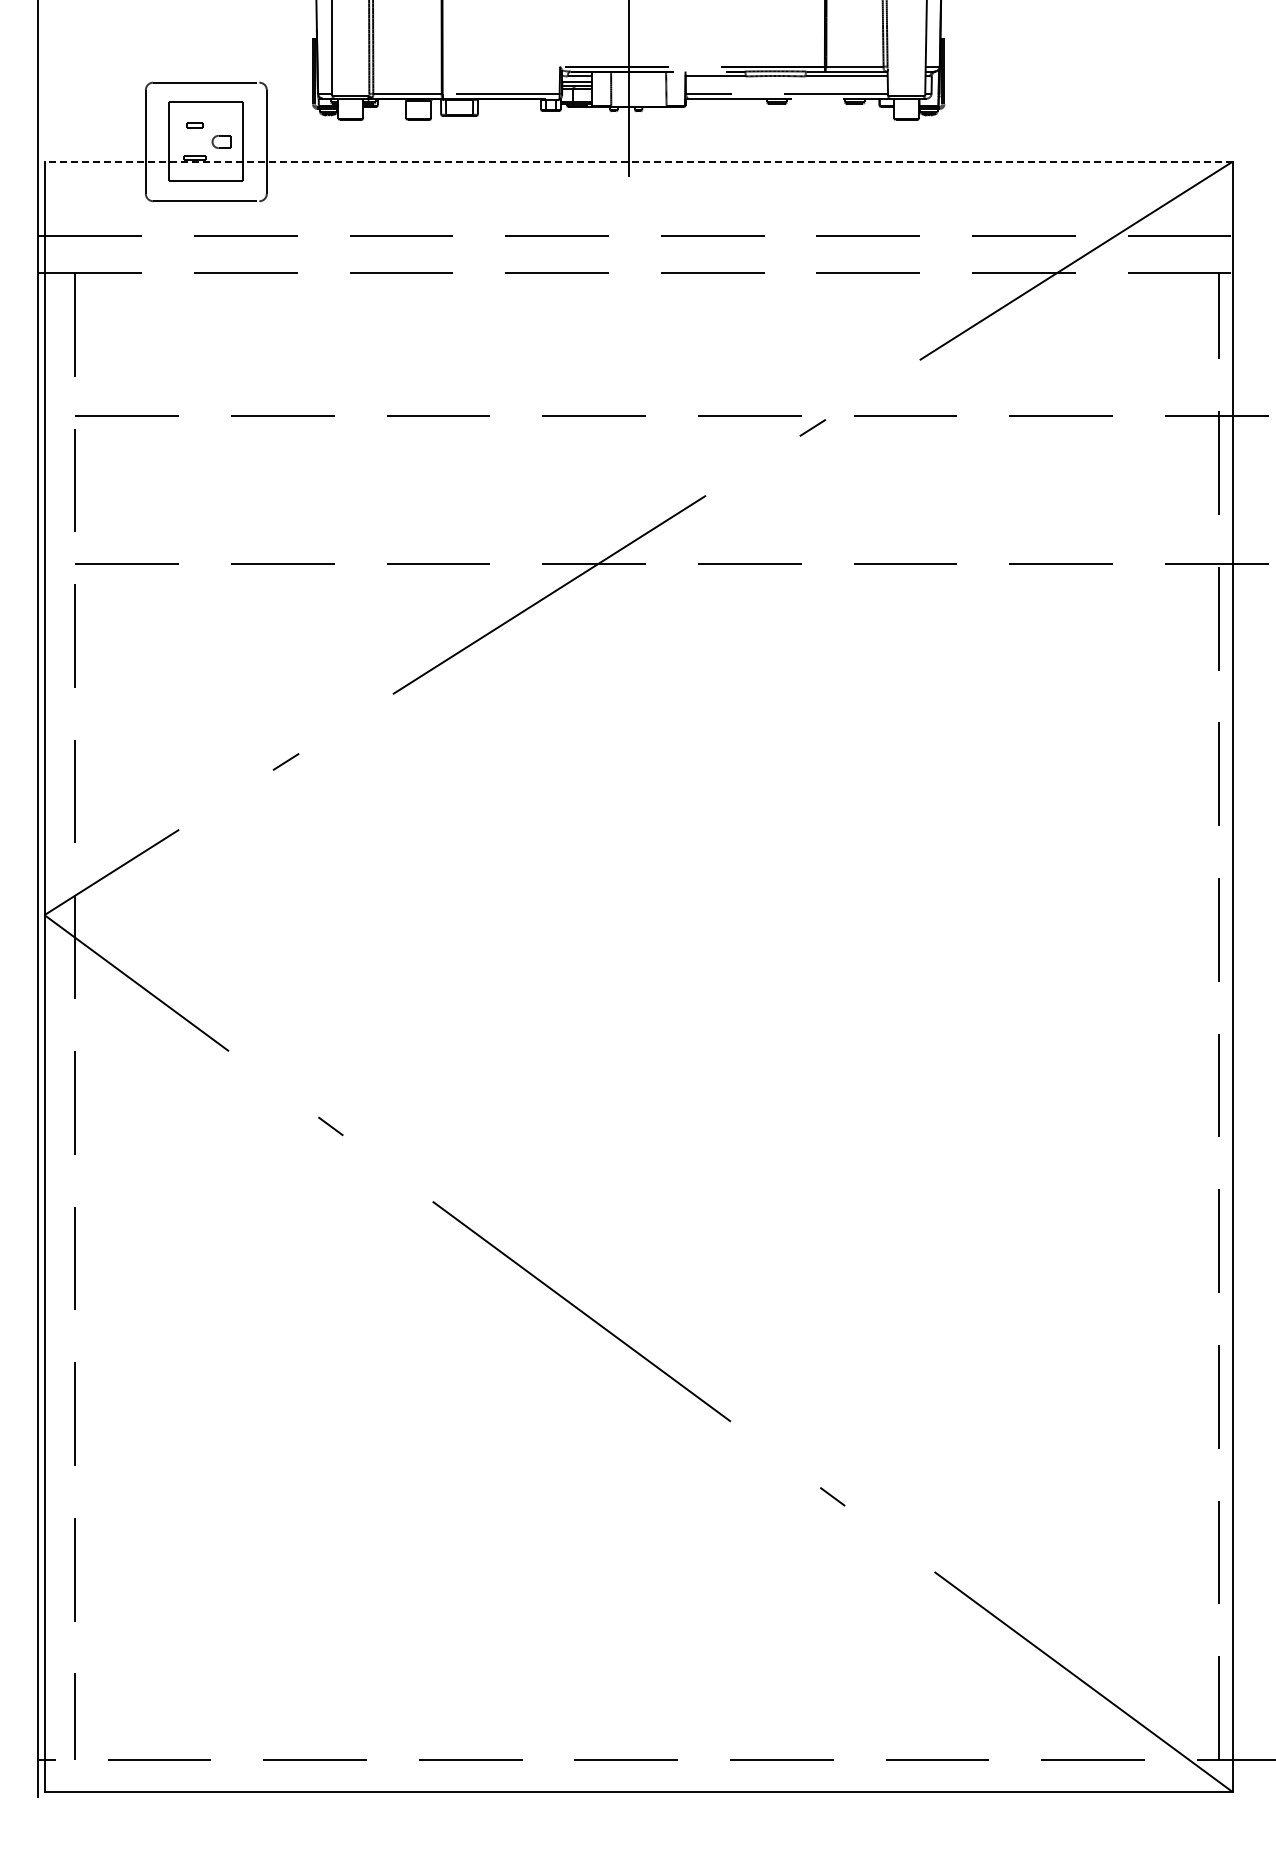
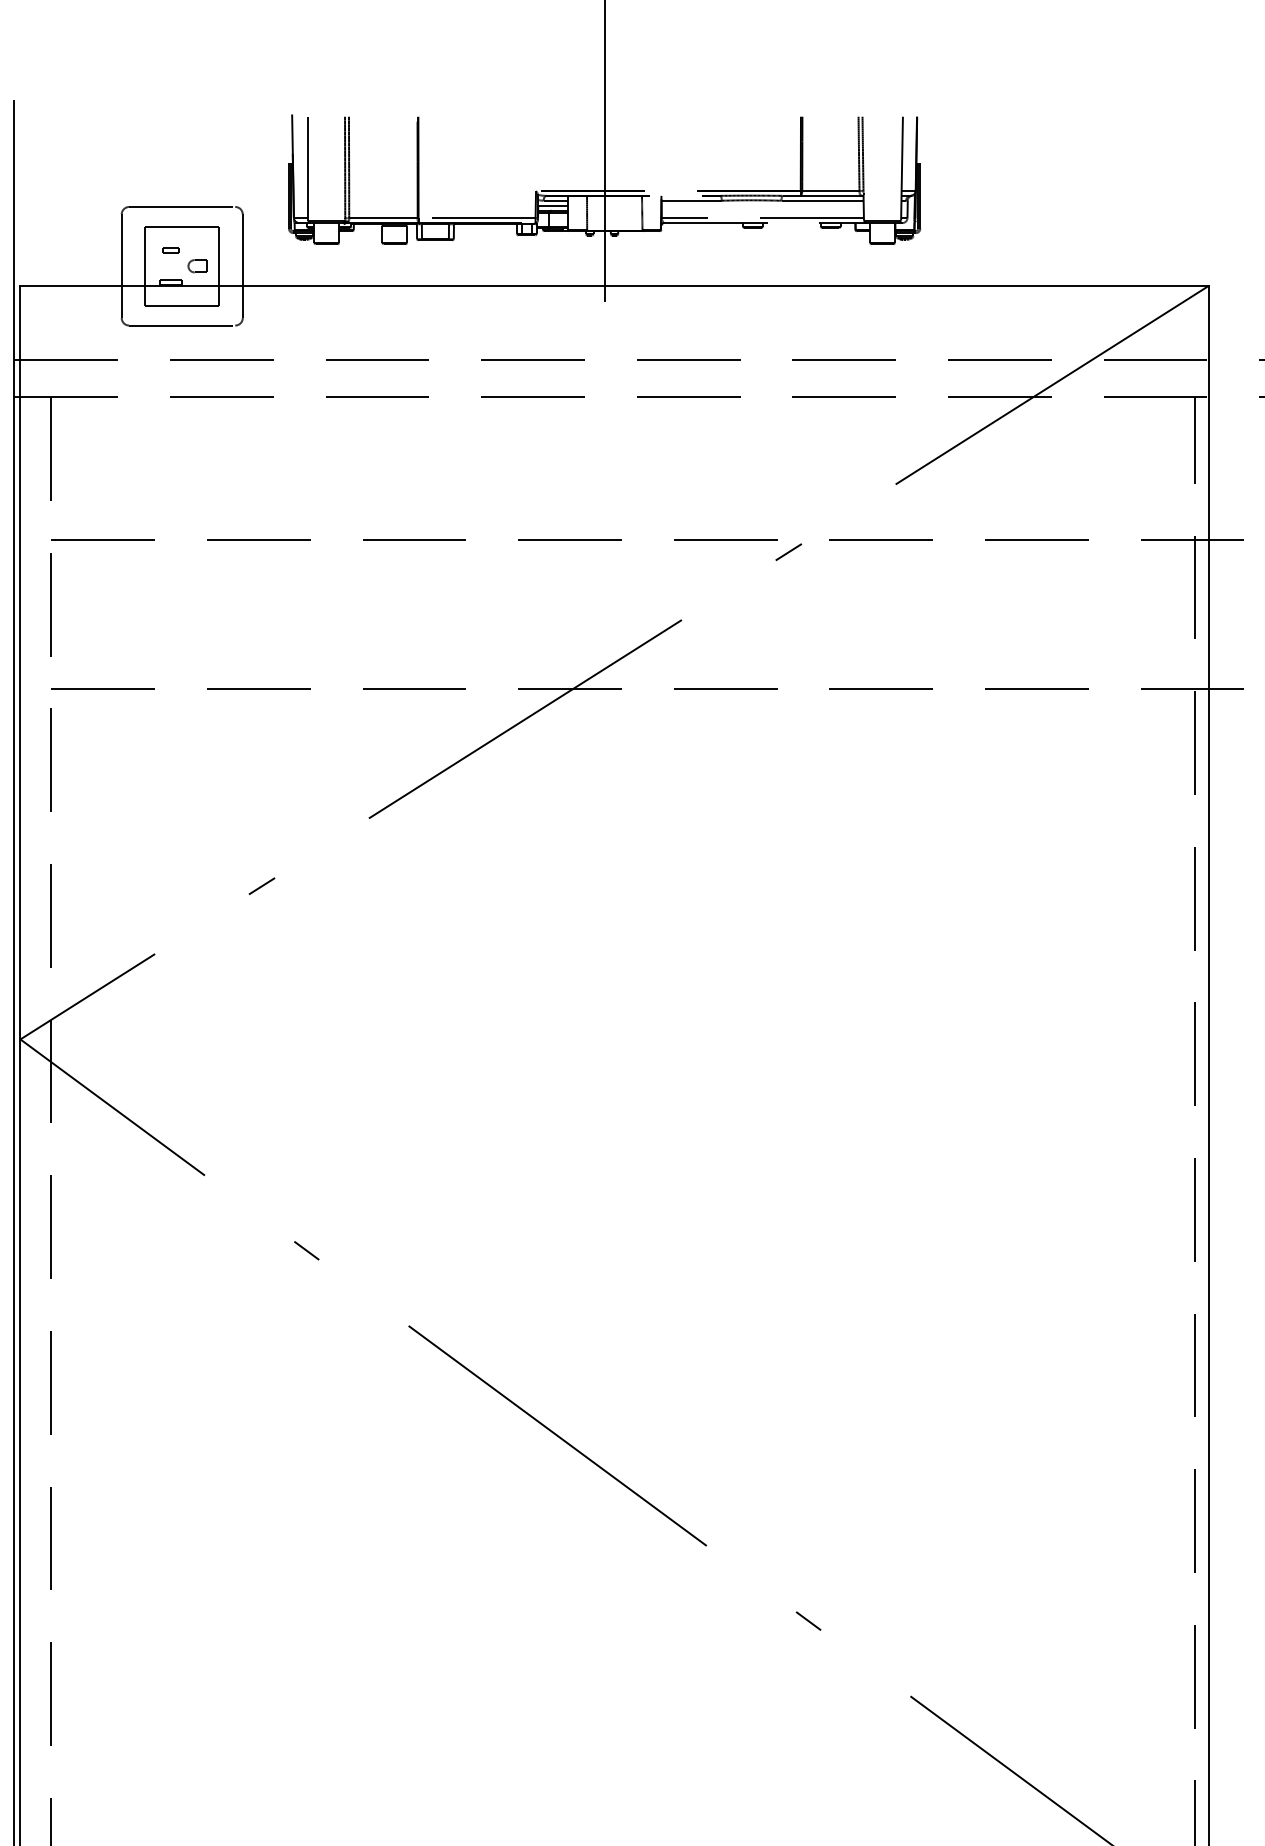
line: (638, 161) -> (614, 285), dashed -> solid

